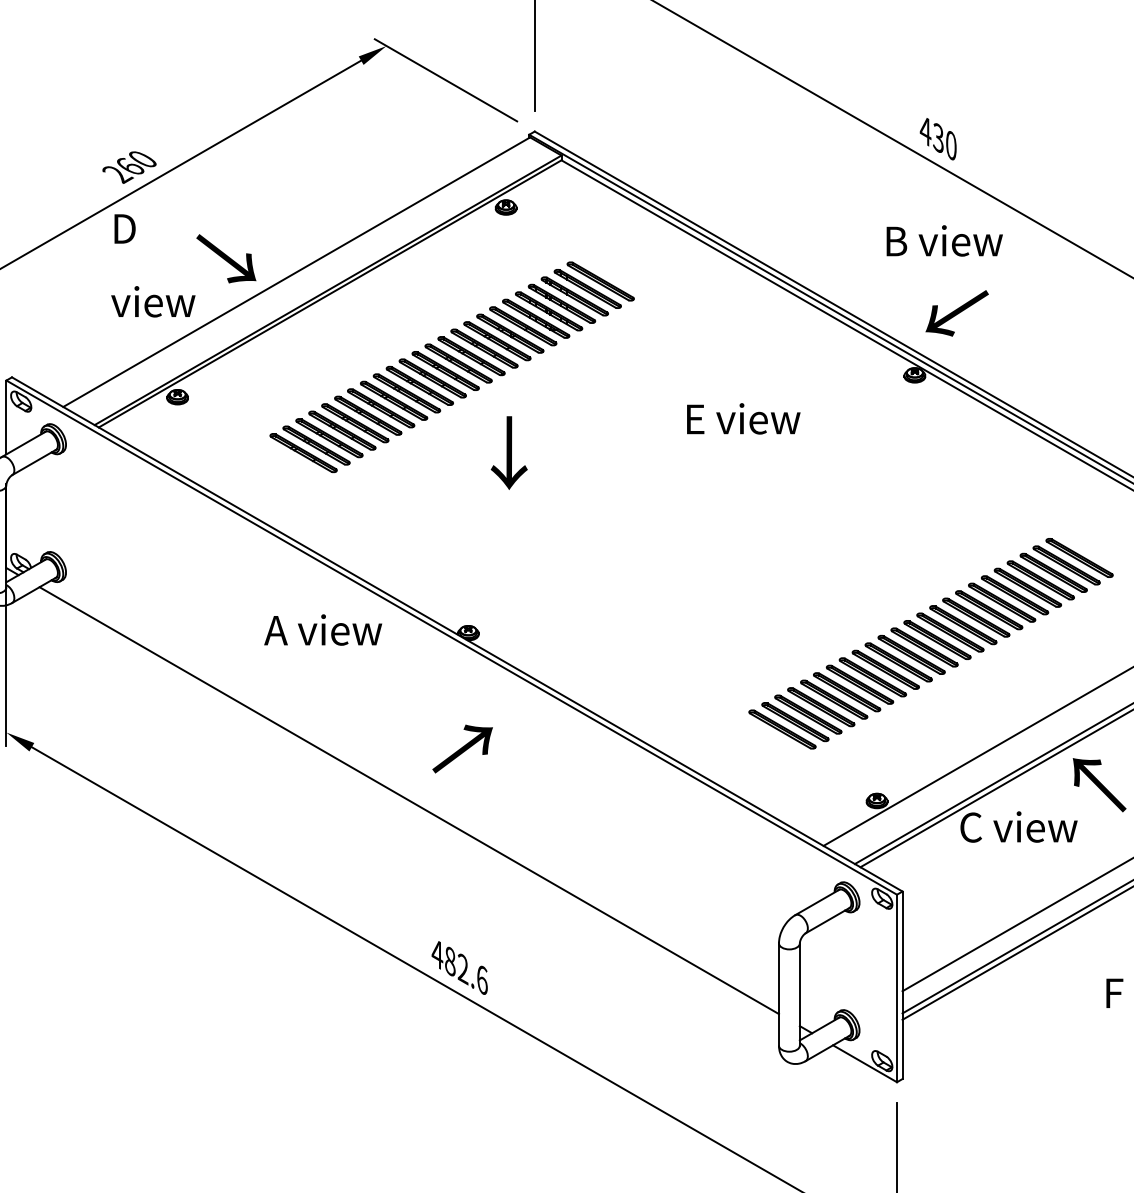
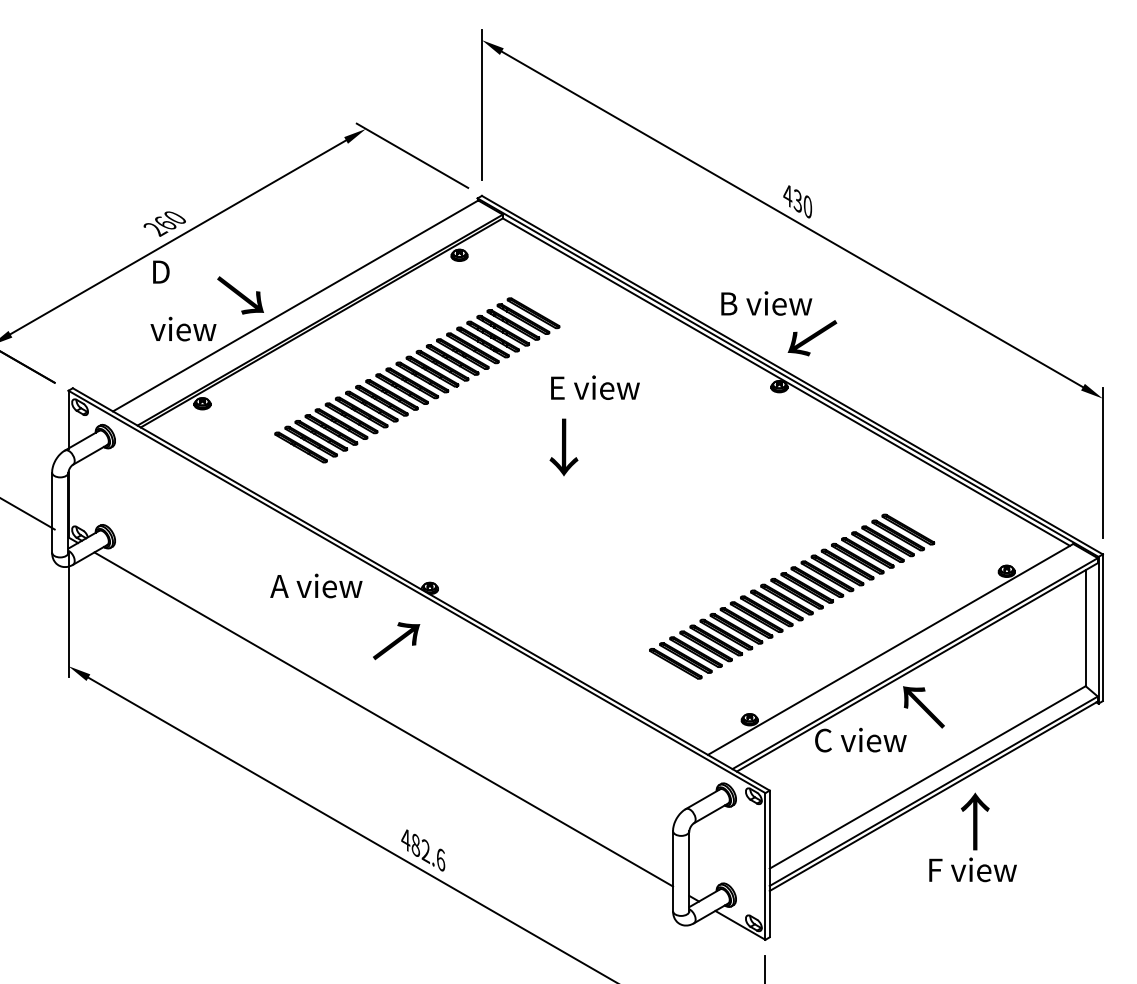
text: (944, 240) -> (766, 303), moved
text: (743, 418) -> (595, 387), moved
text: (508, 453) -> (563, 447), moved
text: (462, 749) -> (396, 641), moved

